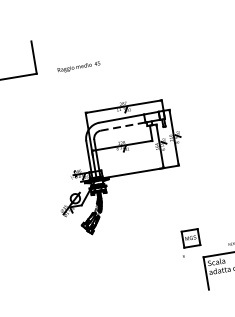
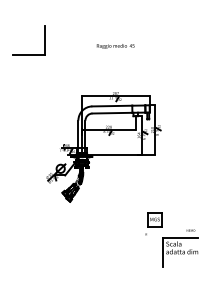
text: (78, 67) -> (115, 46), moved
line: (123, 126) -> (112, 113), dashed -> solid

